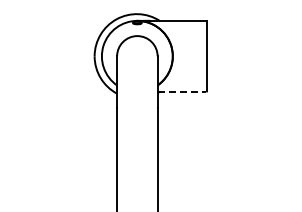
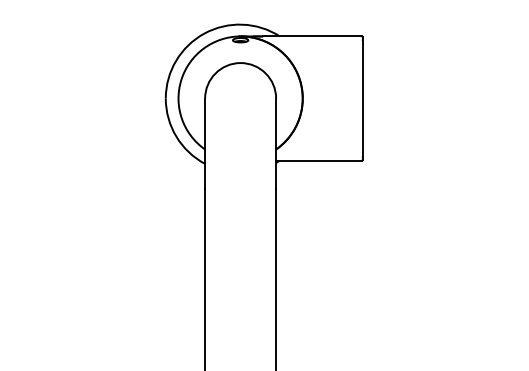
line: (182, 91) -> (319, 160), dashed -> solid

